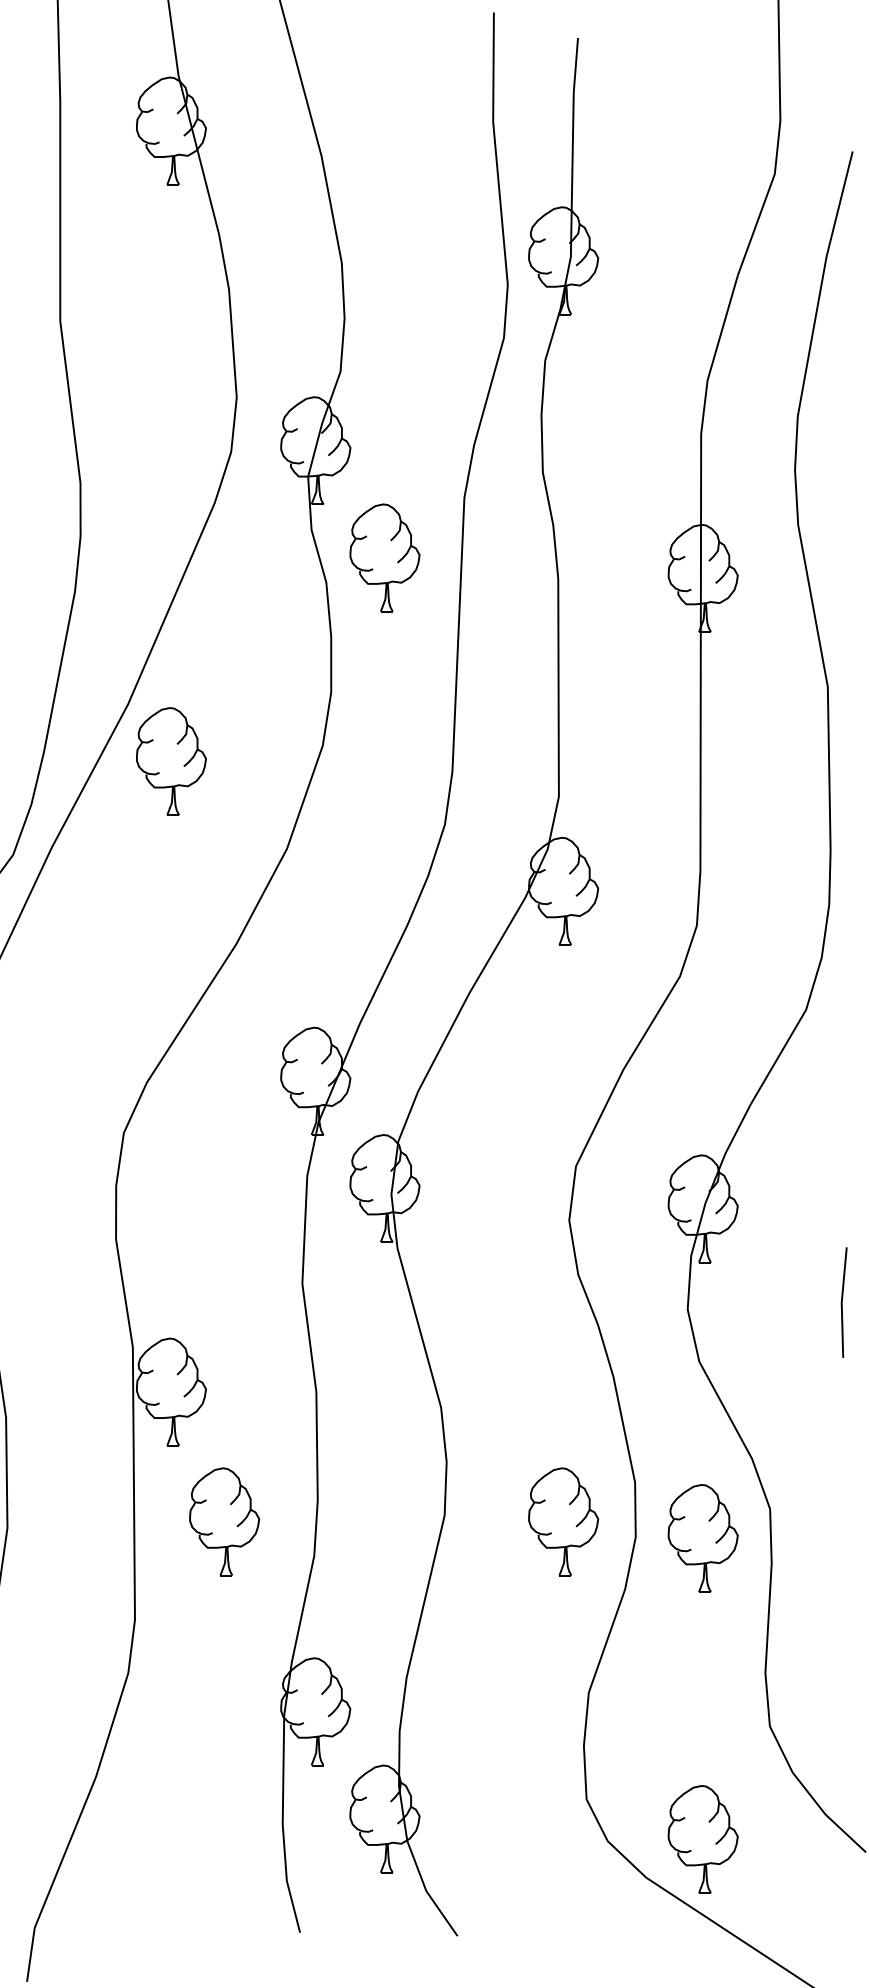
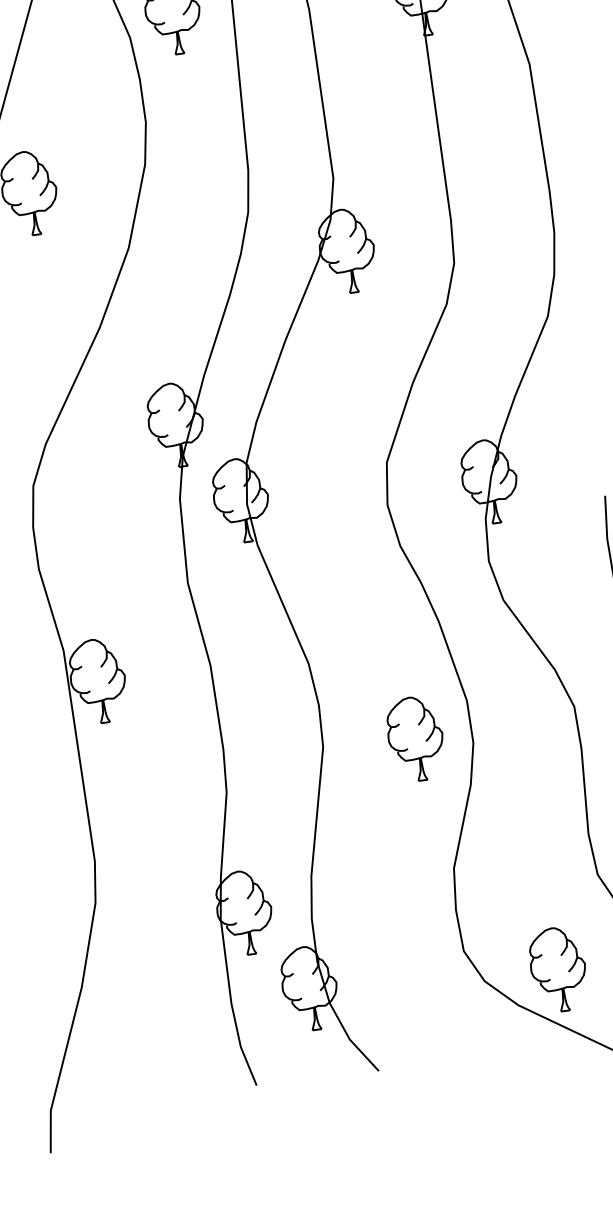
part: (224, 1521) -> (153, 775), removed
part: (702, 1538) -> (525, 736), removed

